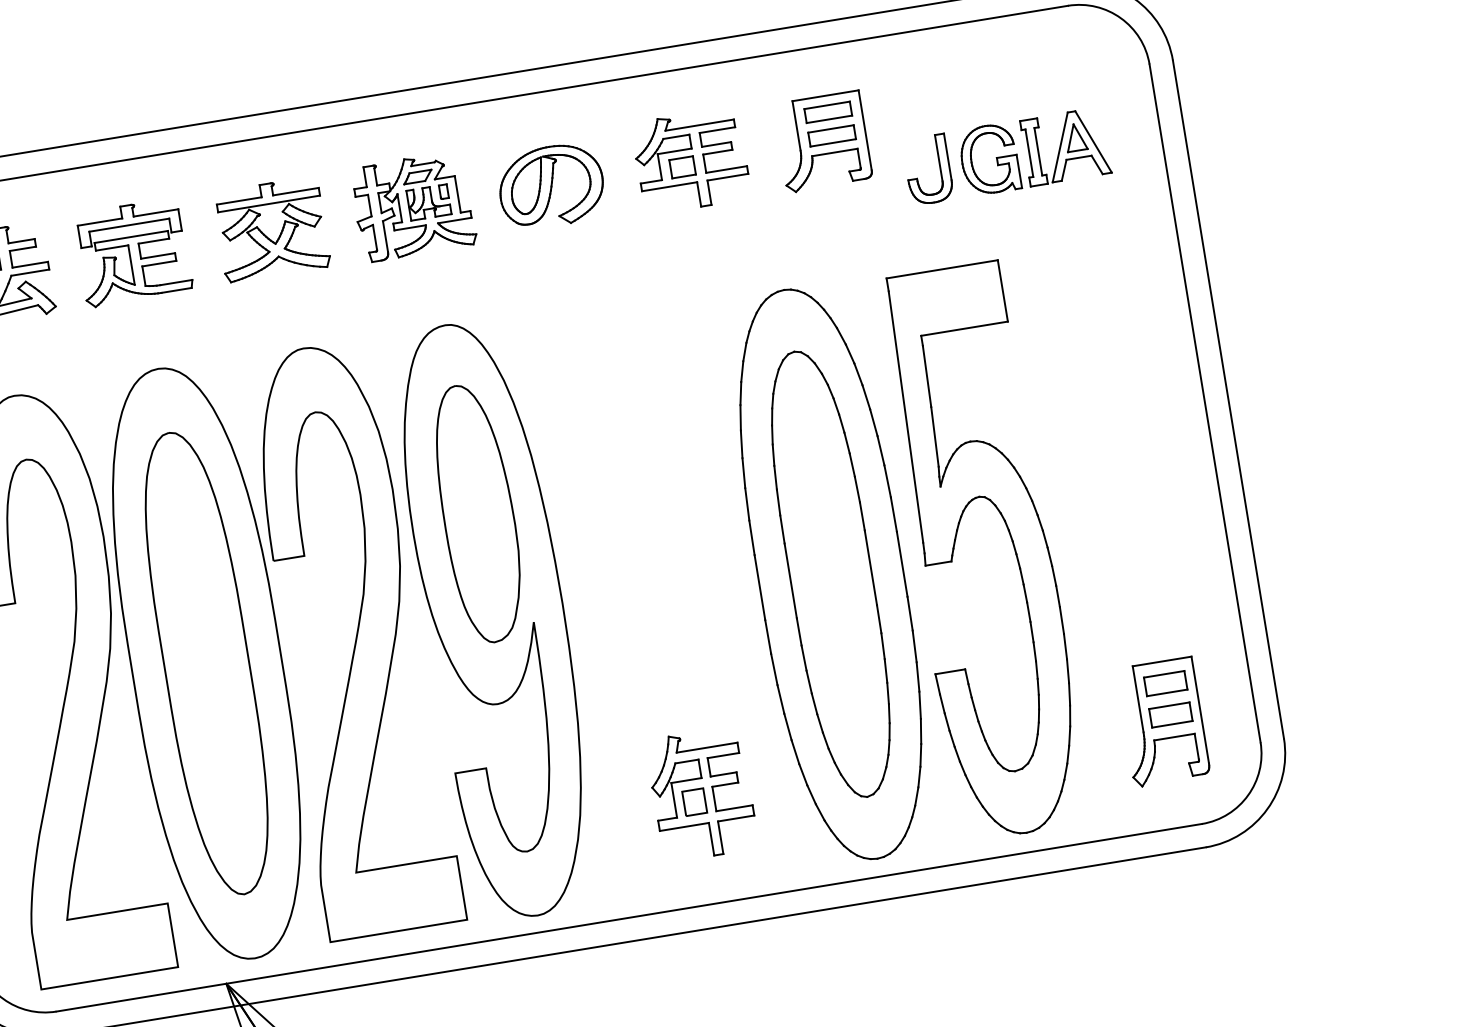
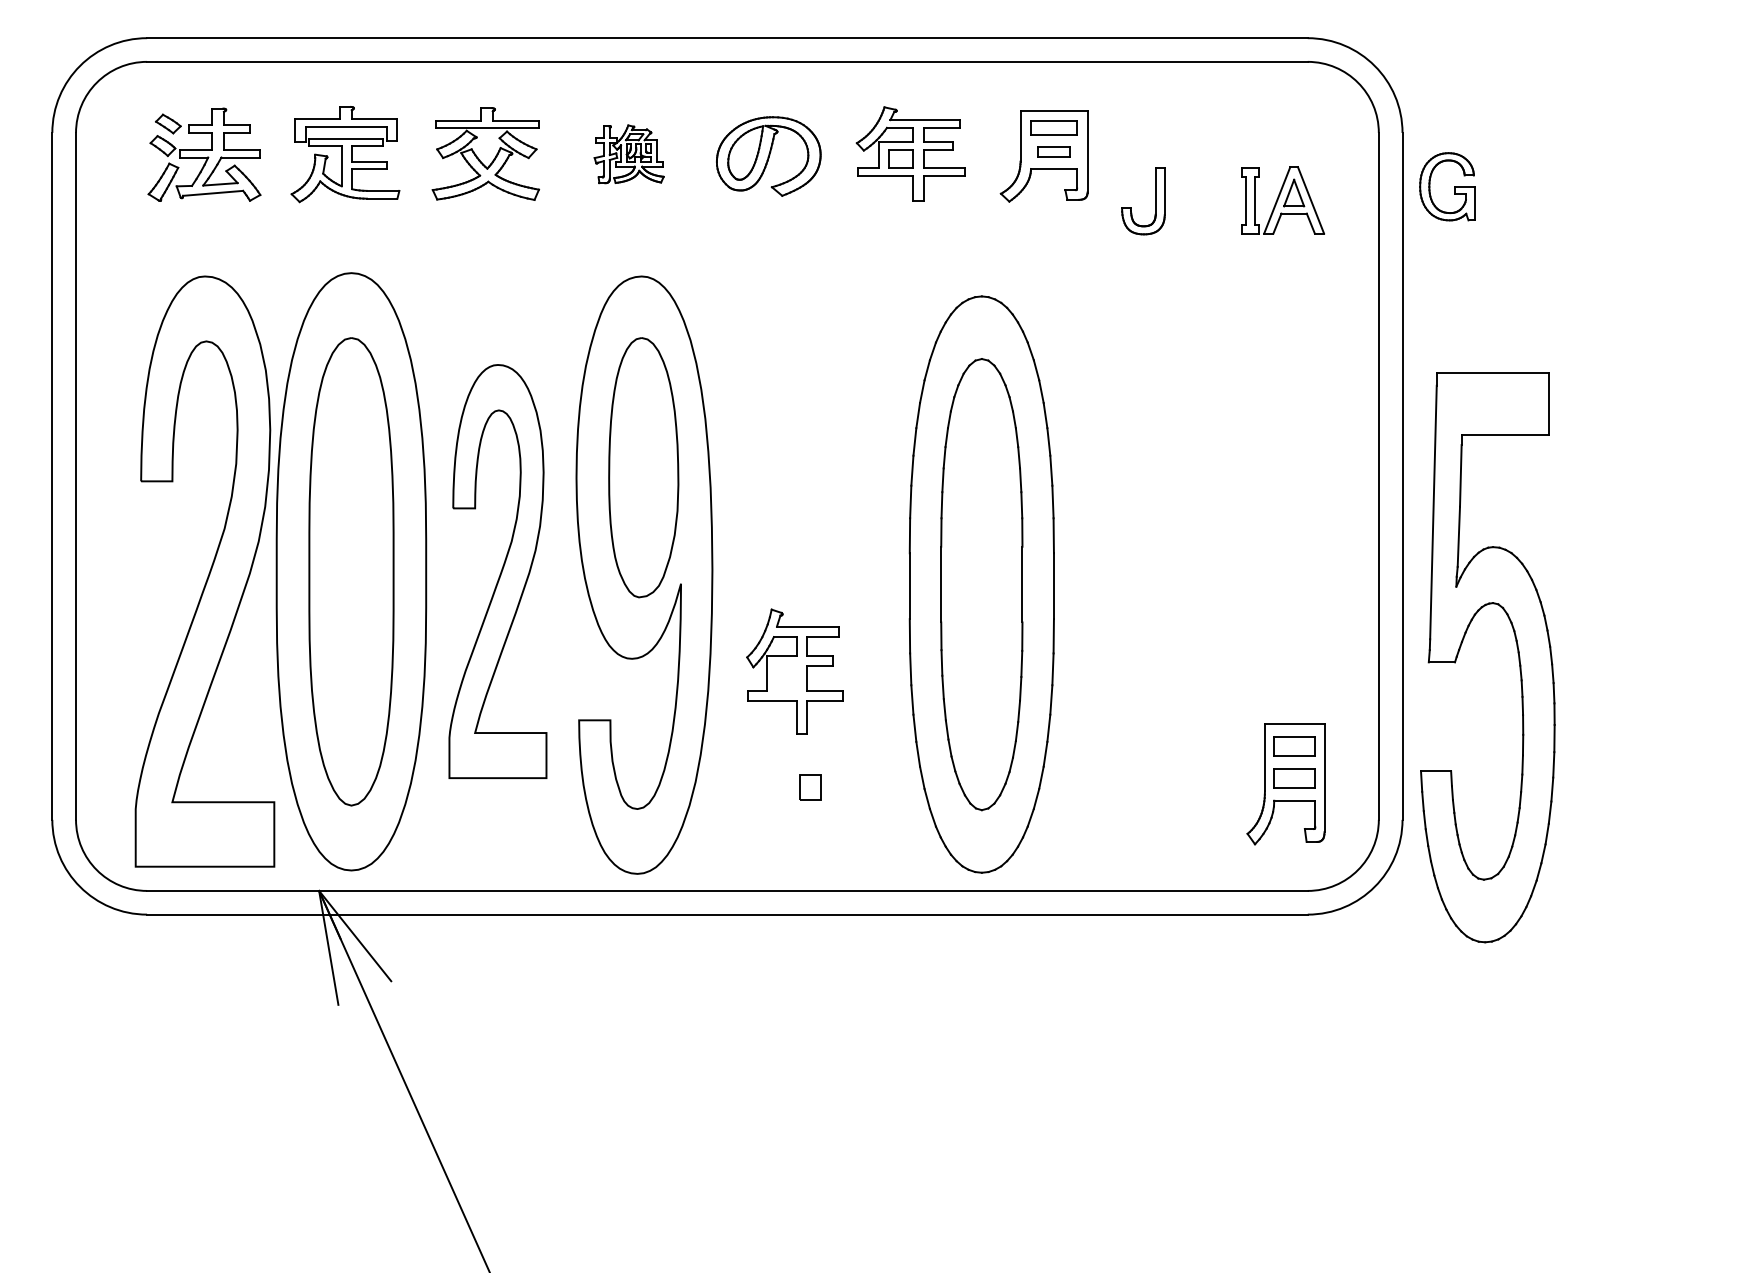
part: (831, 135) -> (1053, 151), size x0.7
part: (996, 158) -> (1454, 186), moved
part: (412, 207) -> (628, 154), size x0.6
part: (954, 547) -> (1460, 649), moved
part: (350, 639) -> (497, 571), size x0.7
part: (701, 794) -> (794, 671), moved

